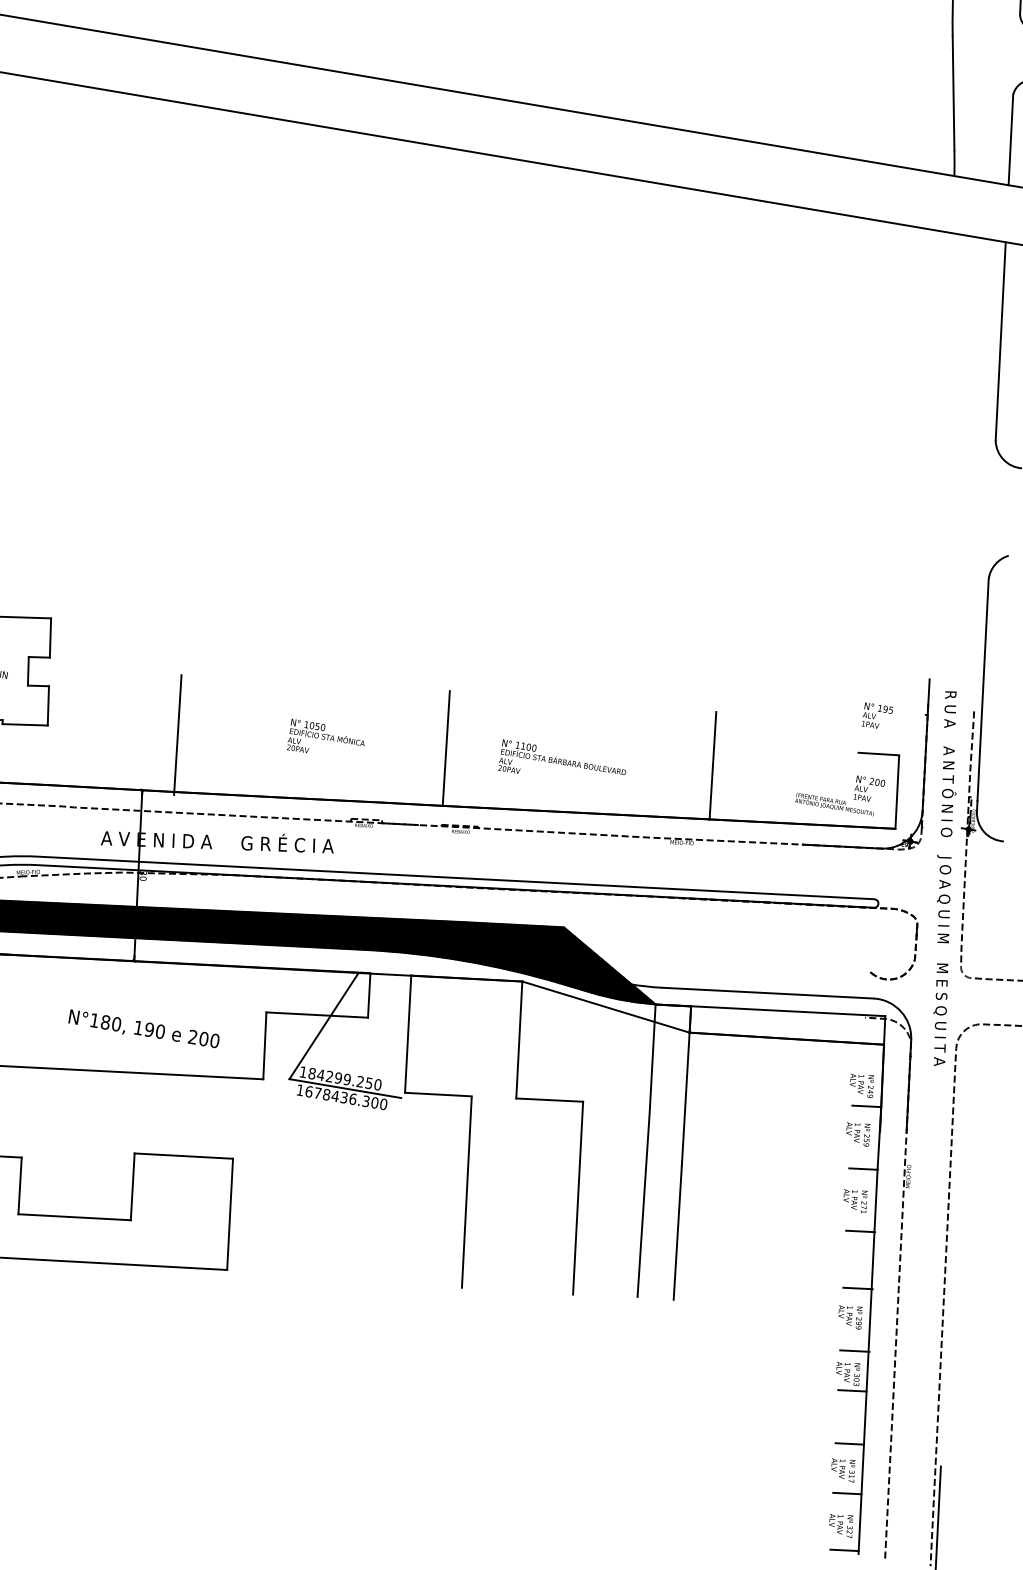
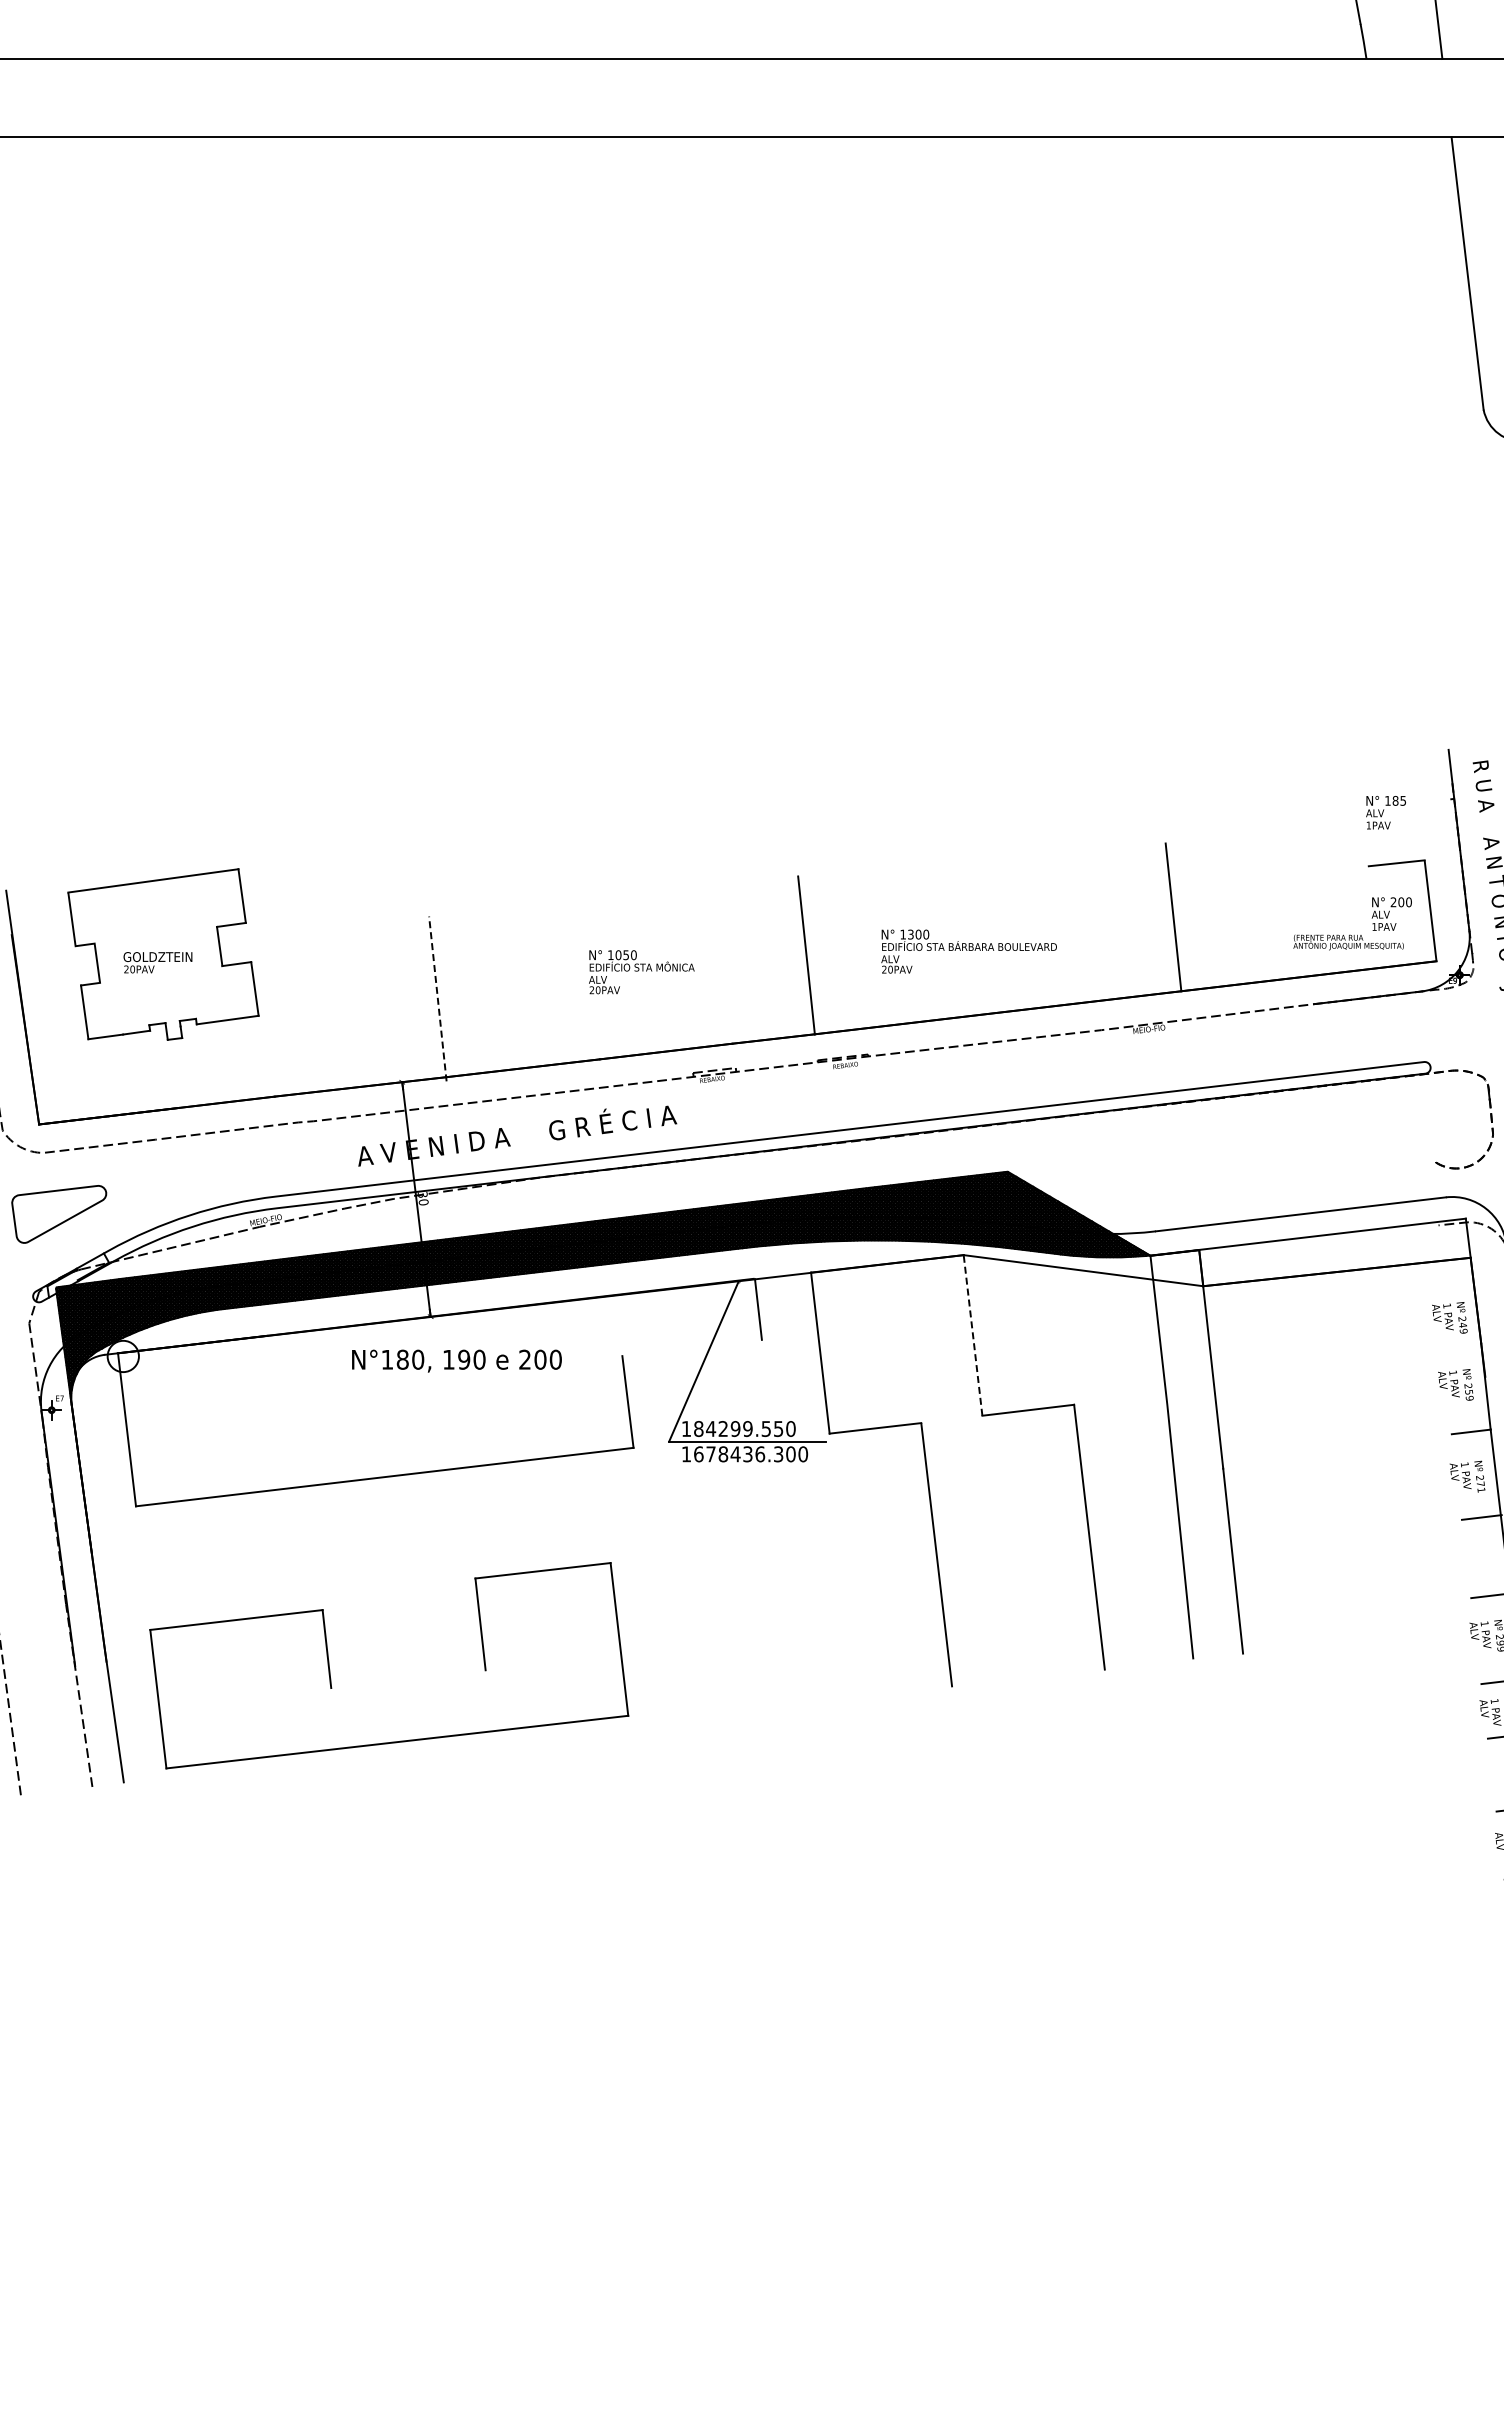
text: (885, 709) -> (1395, 800), 195 -> 185
line: (177, 734) -> (437, 998), solid -> dashed
text: (523, 746) -> (910, 934), 1100 -> 1300
line: (400, 823) -> (761, 1068), removed
line: (316, 1014) -> (691, 1347), removed
text: (143, 1029) -> (456, 1360), moved
line: (519, 1040) -> (973, 1335), solid -> dashed
text: (359, 1082) -> (765, 1429), 184299.250 -> 184299.550
line: (866, 1106) -> (1461, 1345), removed
line: (74, 1217) -> (408, 1679), removed

